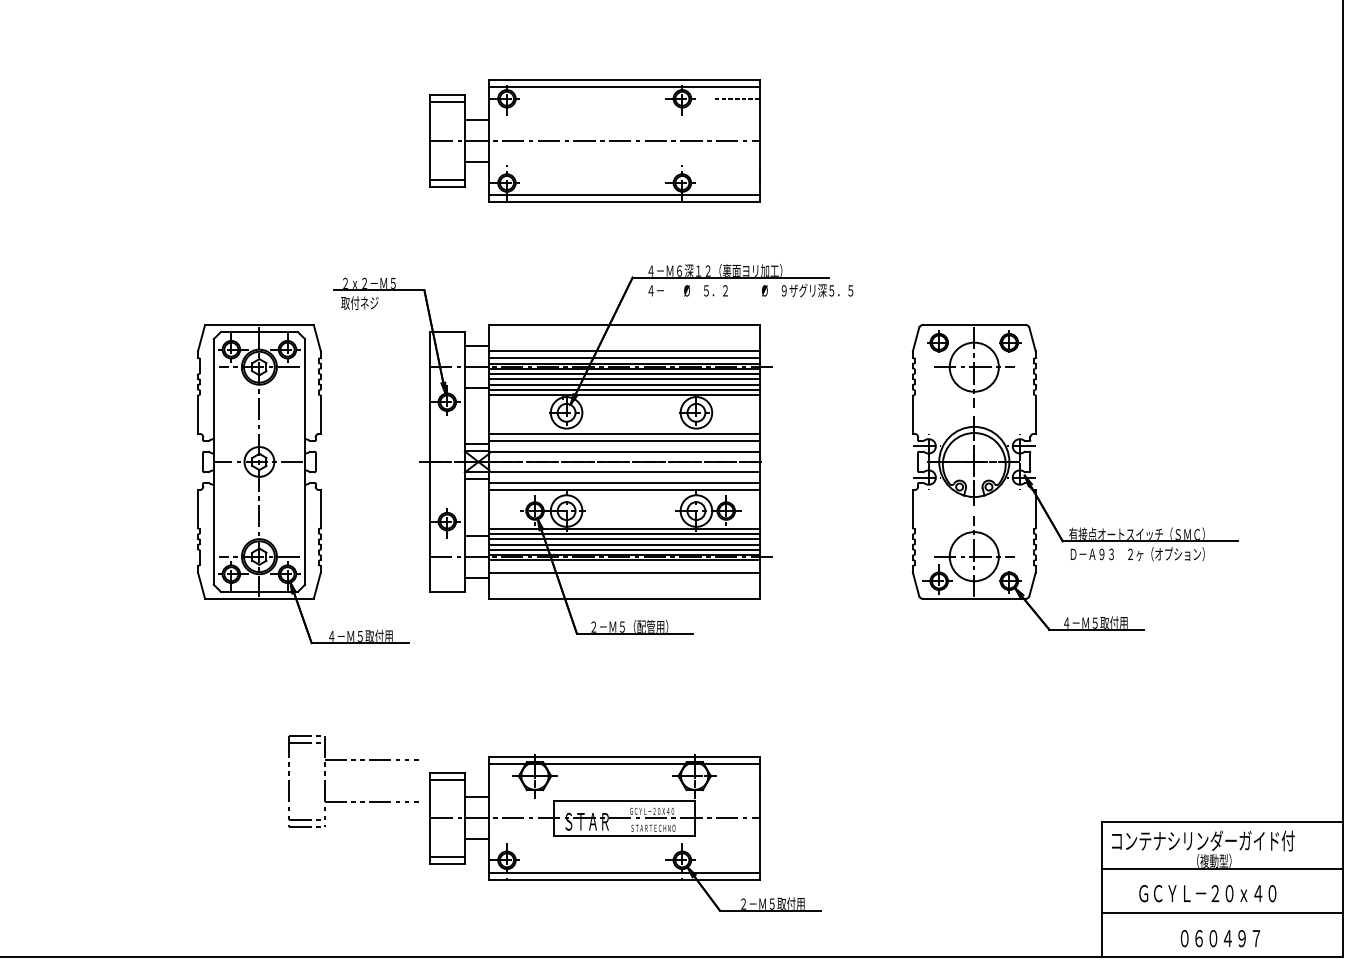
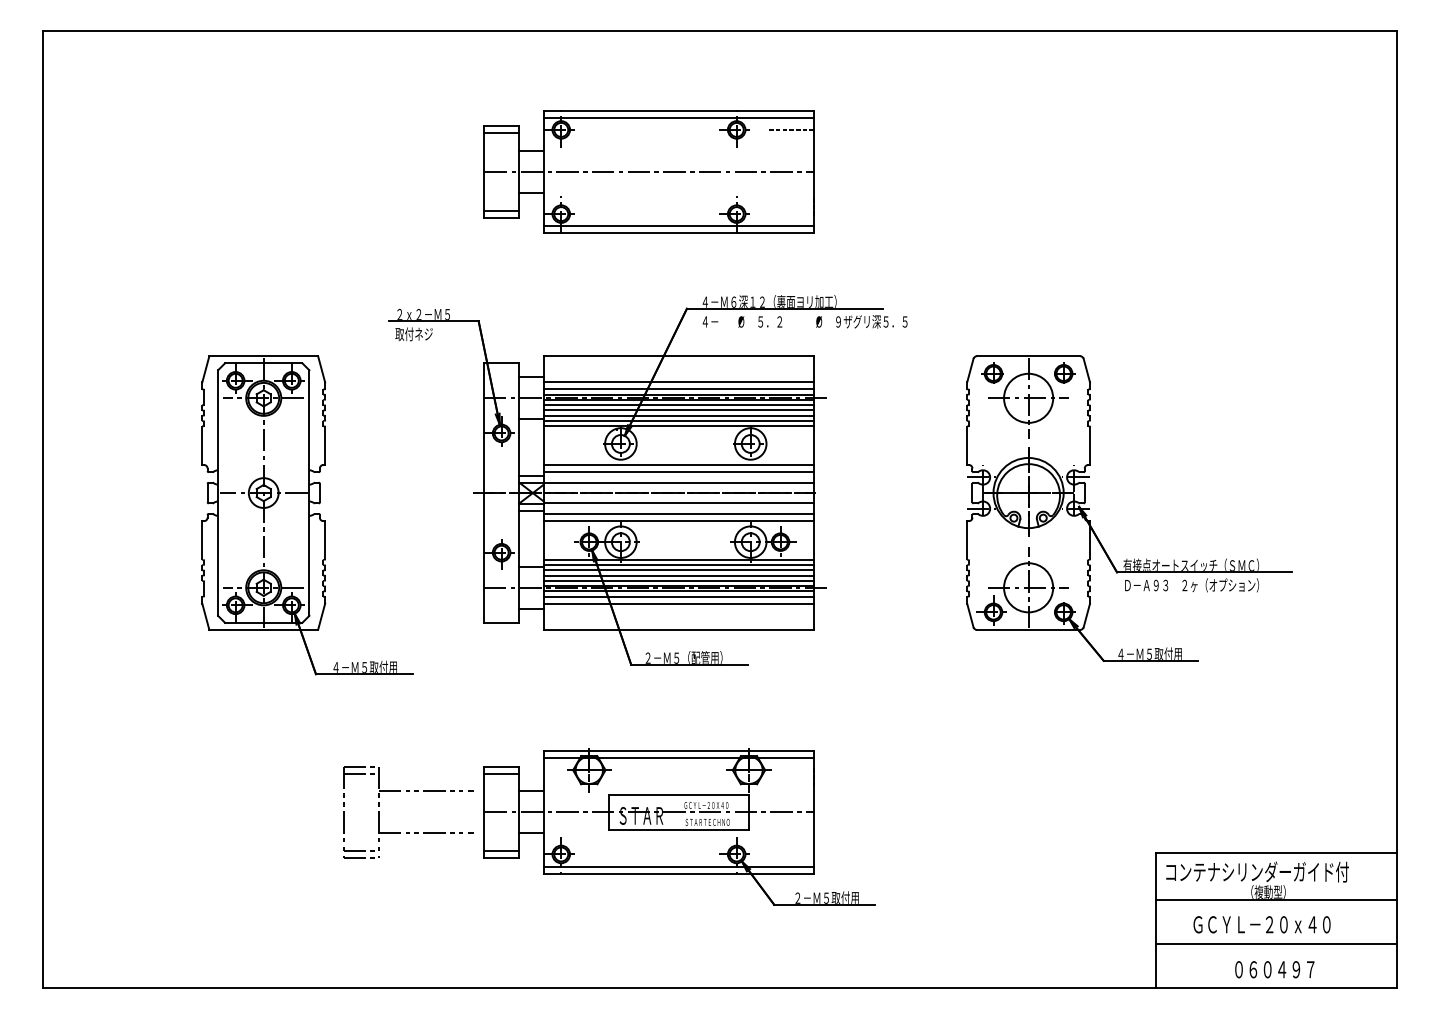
part: (303, 484) -> (307, 515), moved
line: (624, 565) -> (678, 596), added
part: (625, 832) -> (679, 826), moved

